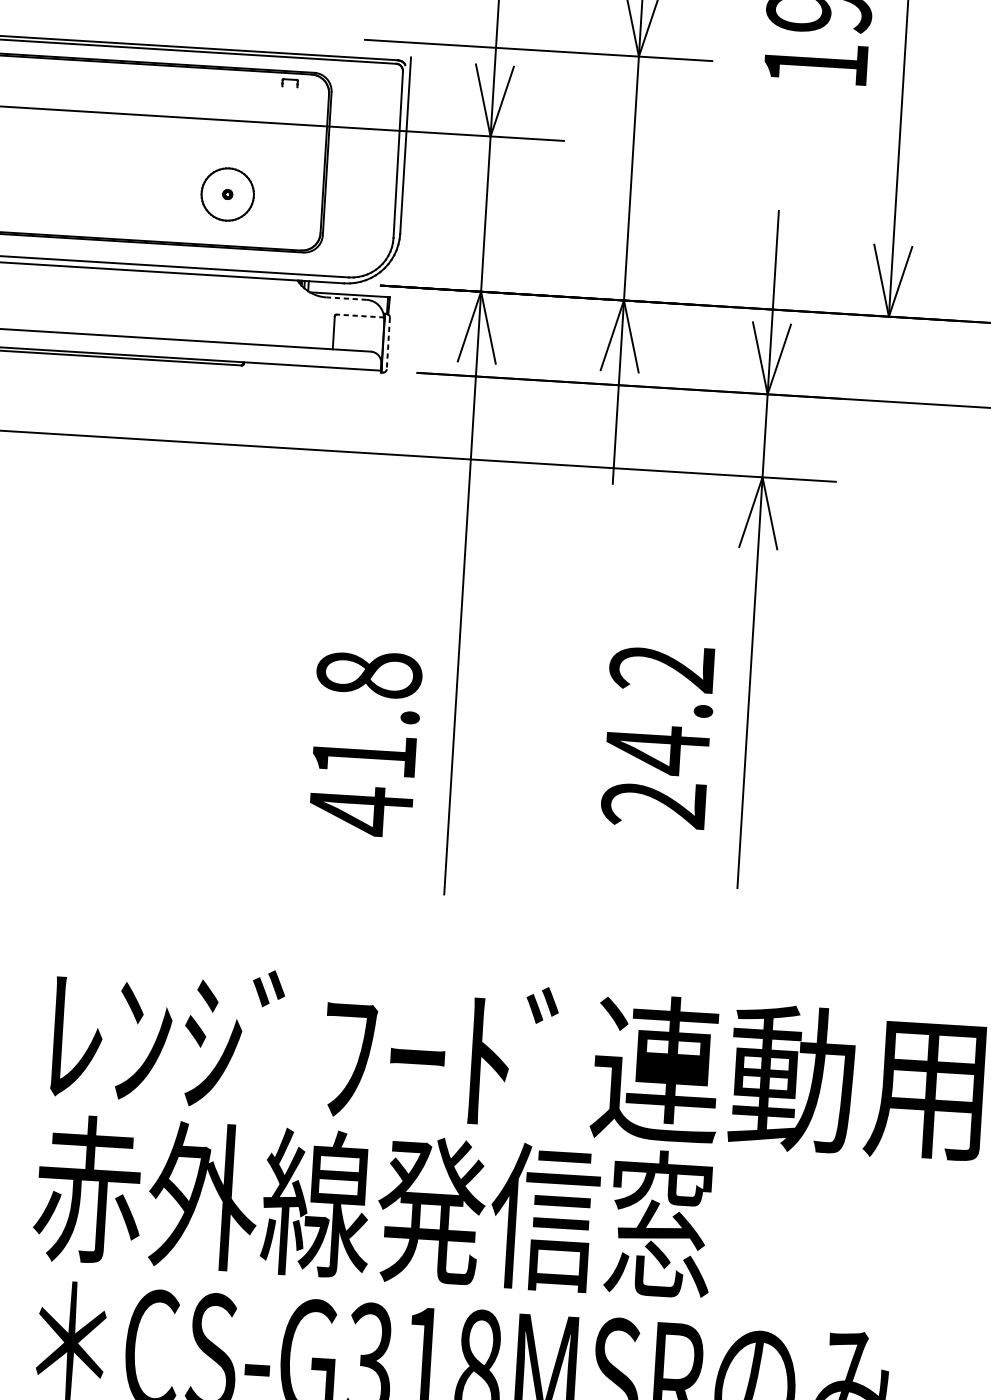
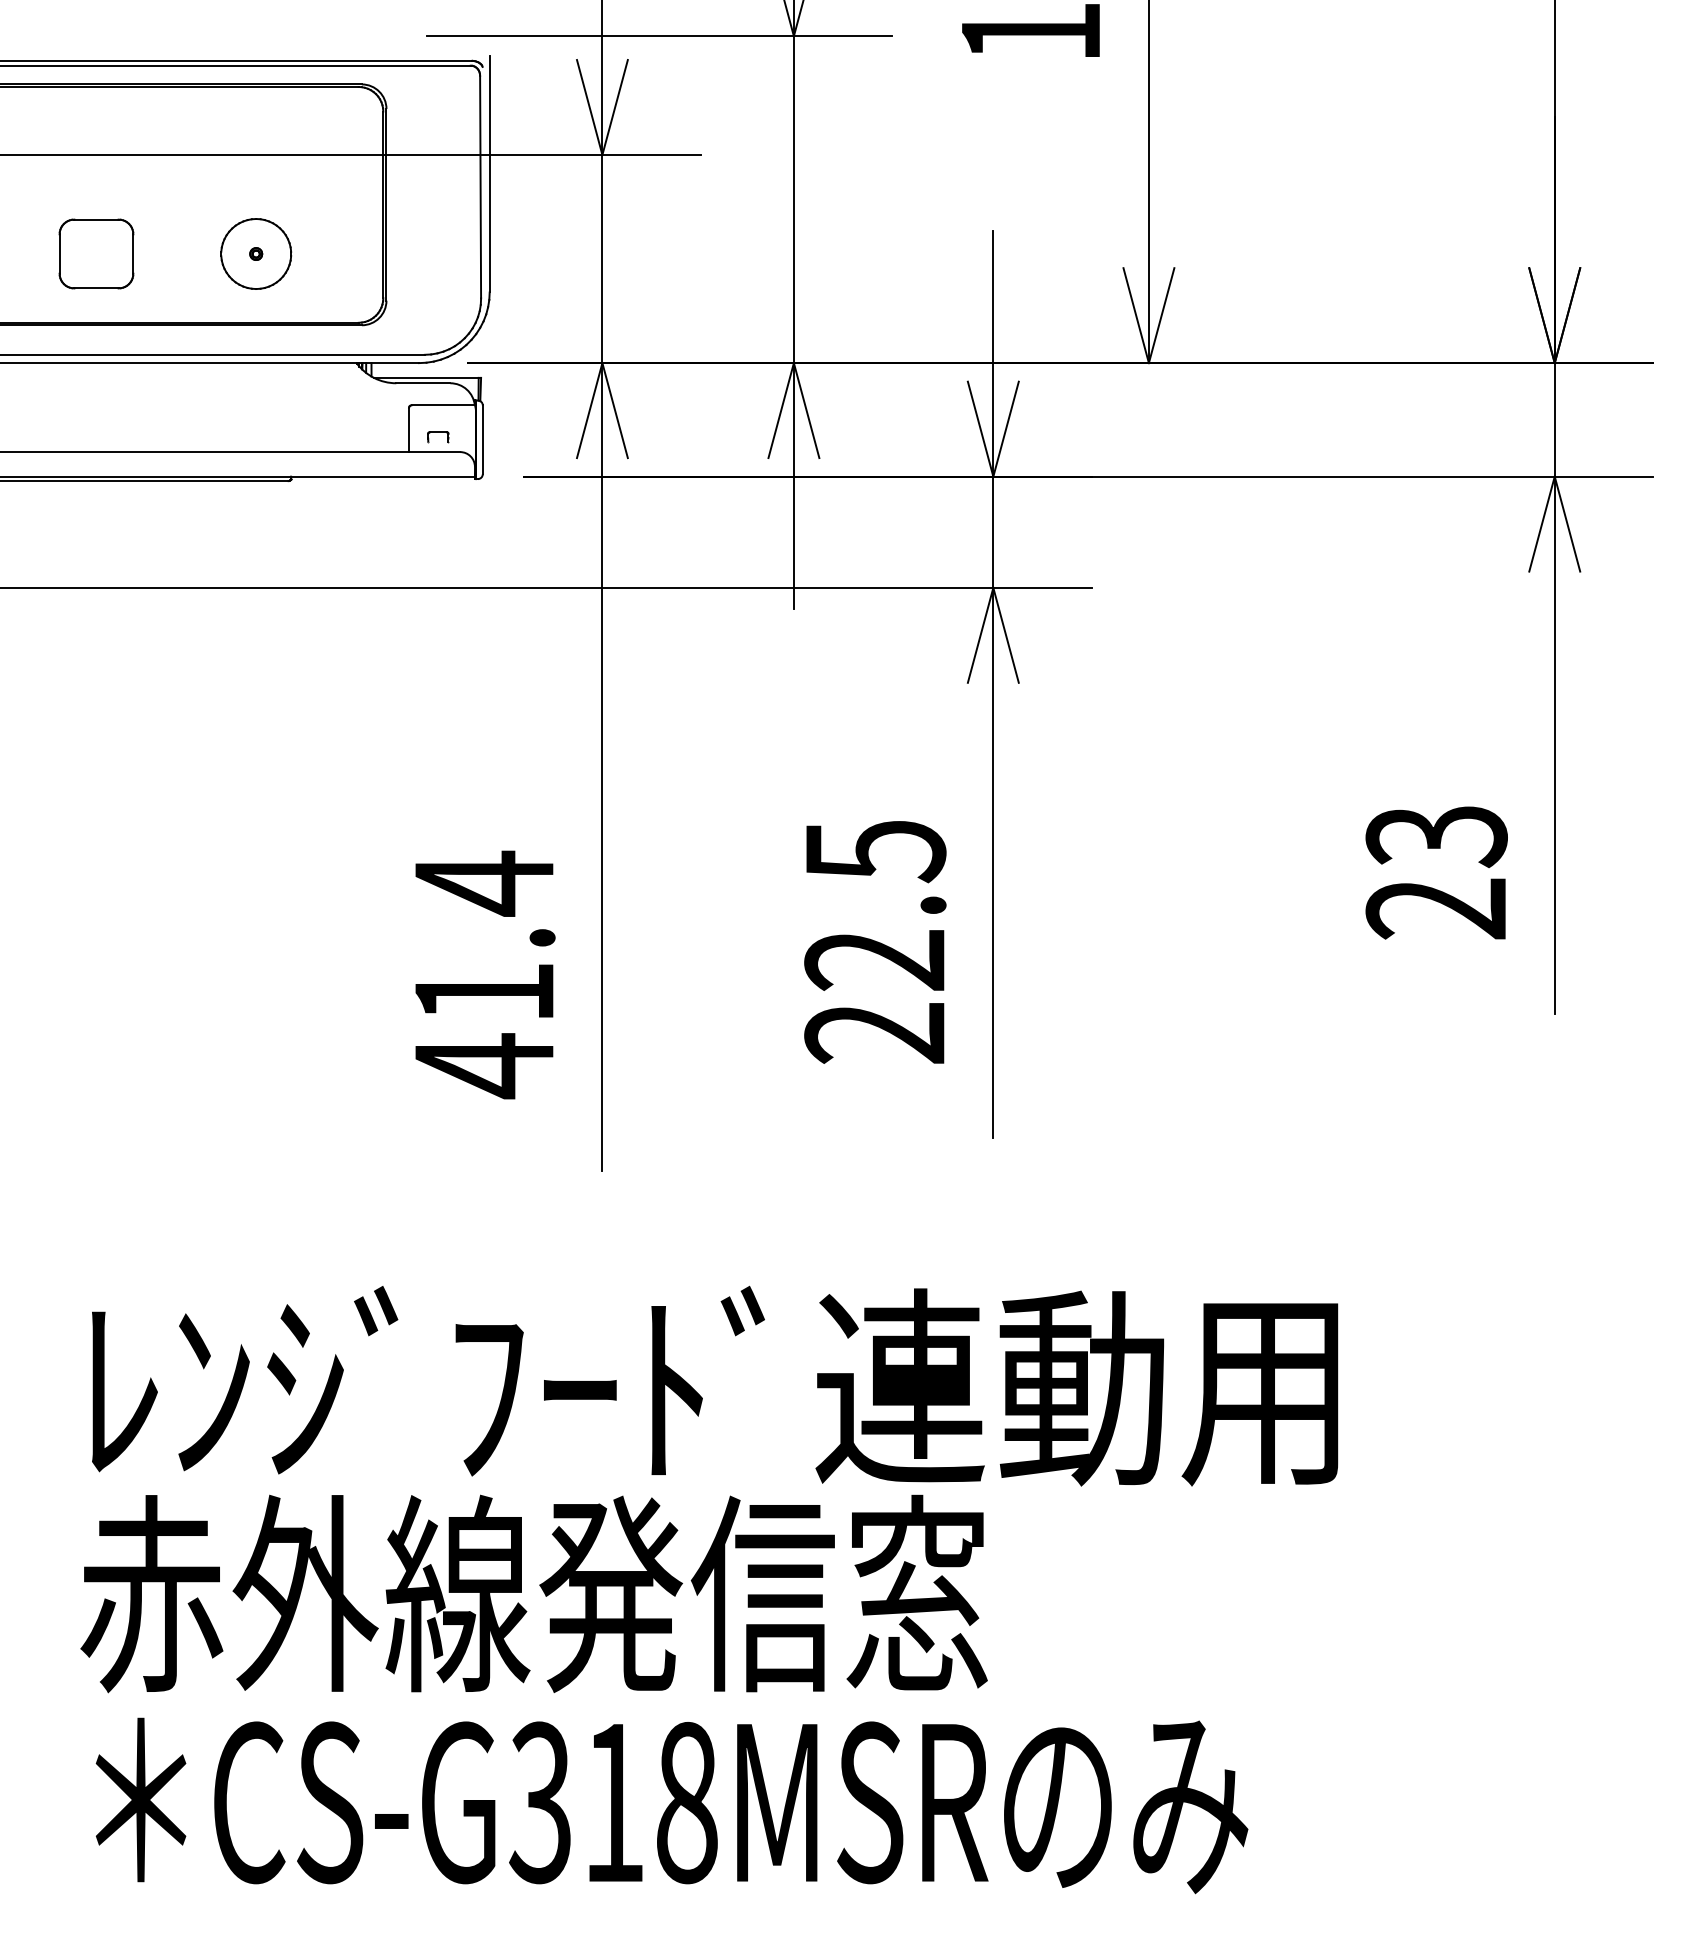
part: (290, 83) -> (438, 437), moved
part: (108, 186) -> (96, 253), added
line: (345, 298) -> (422, 383), dashed -> solid
line: (360, 316) -> (443, 405), dashed -> solid
line: (388, 344) -> (482, 440), dashed -> solid
text: (369, 674) -> (484, 883), 41.8 -> 41.4
text: (660, 709) -> (875, 906), 24.2 -> 22.5

